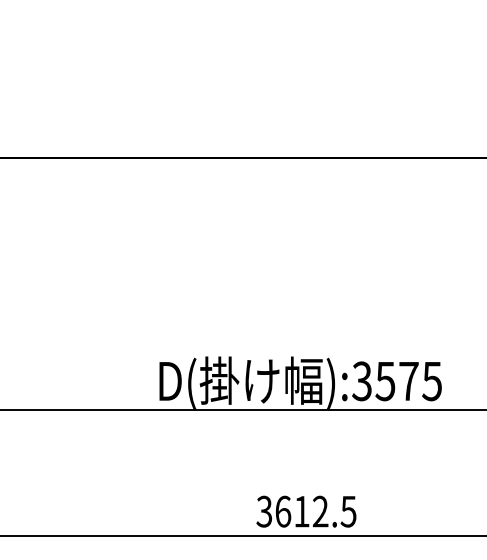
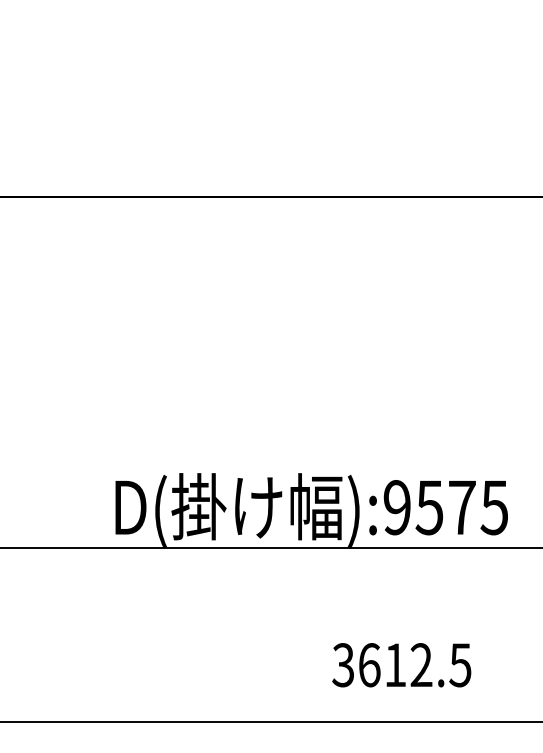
text: (361, 381) -> (396, 507), ):3575 -> ):9575
text: (306, 511) -> (401, 664), moved

